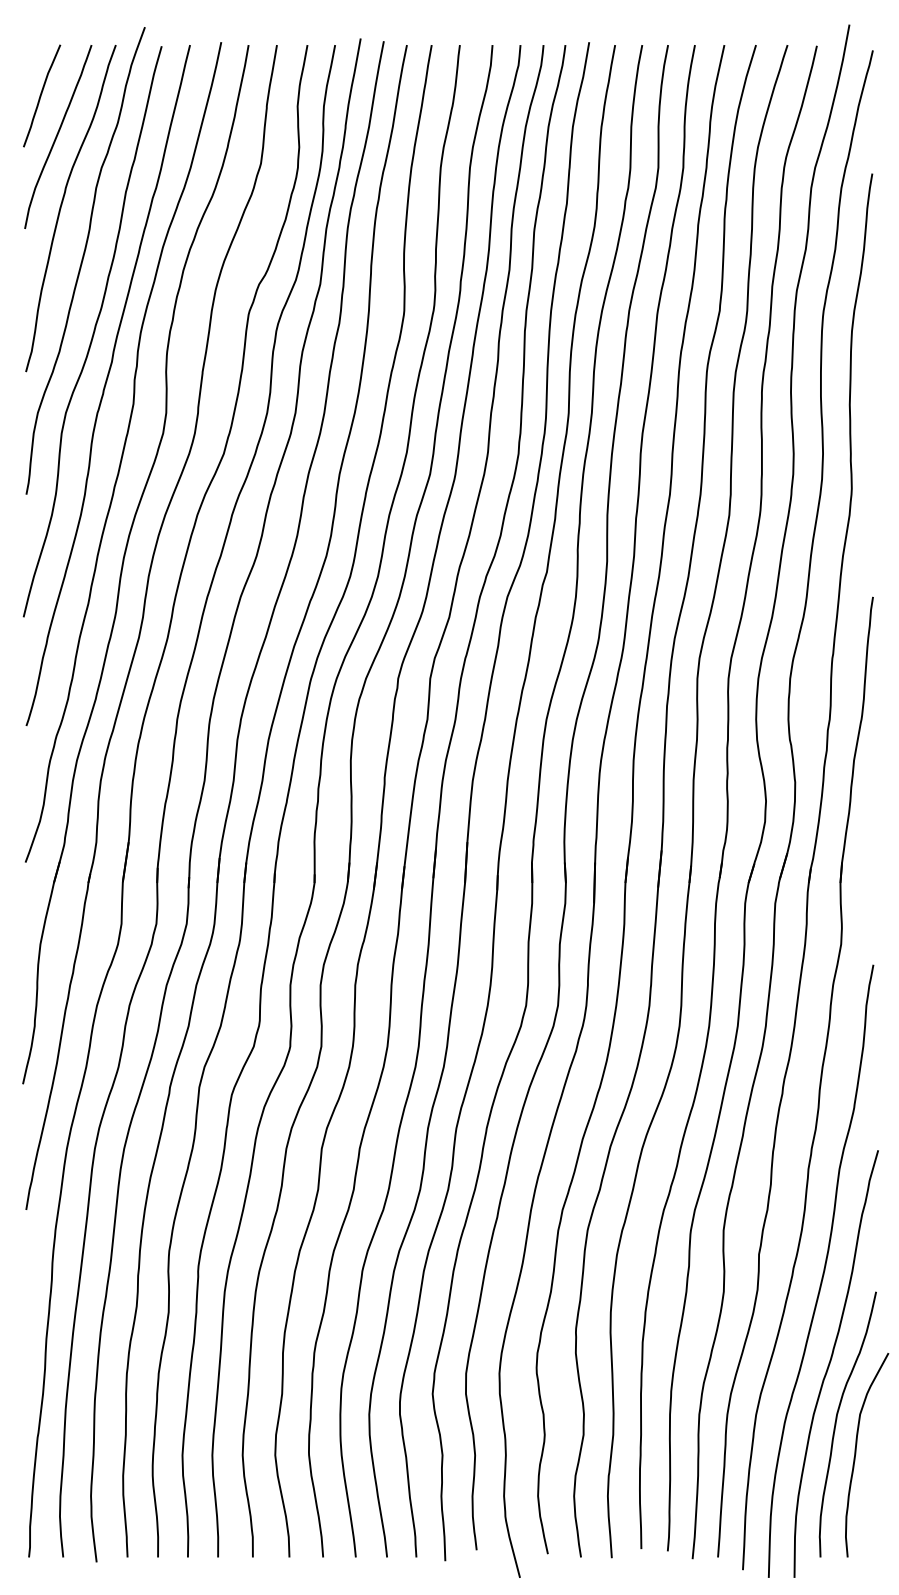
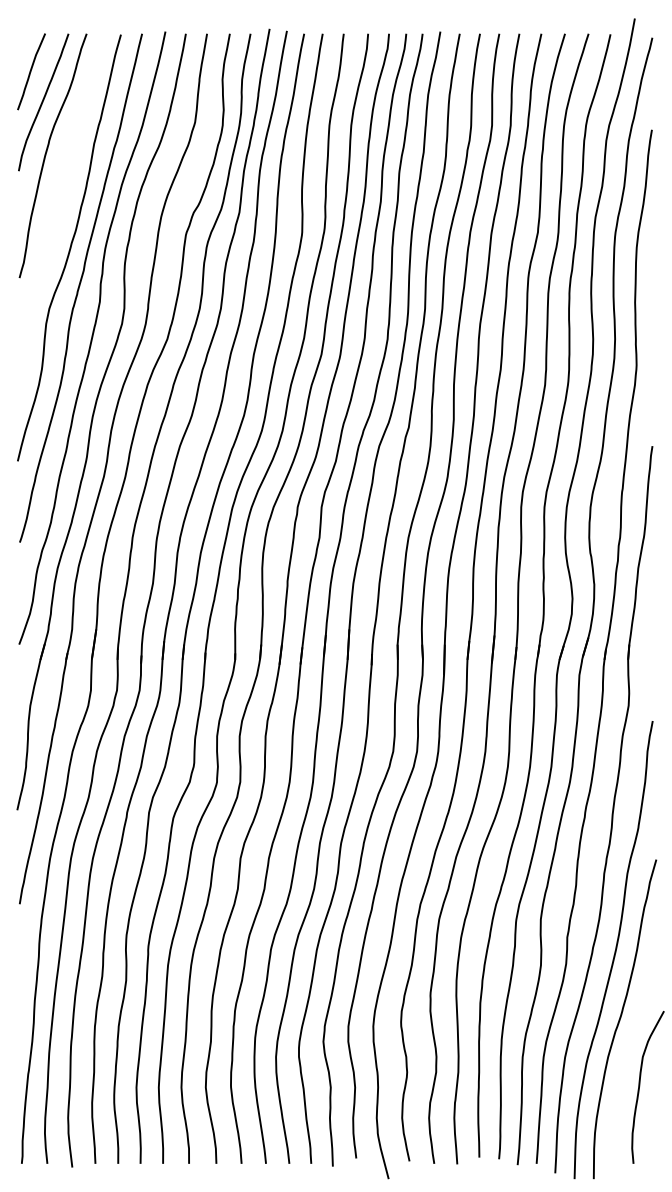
curve: (83, 260) -> (62, 194), removed
curve: (836, 1424) -> (625, 1064), removed

